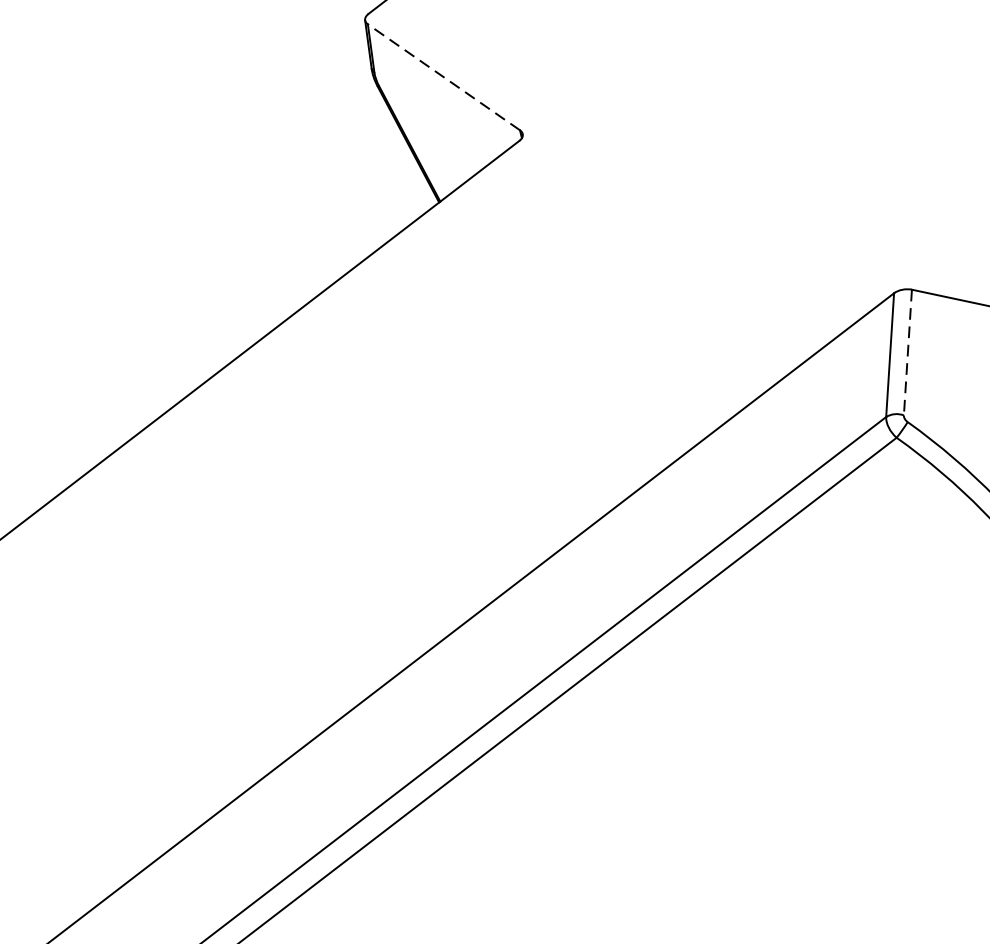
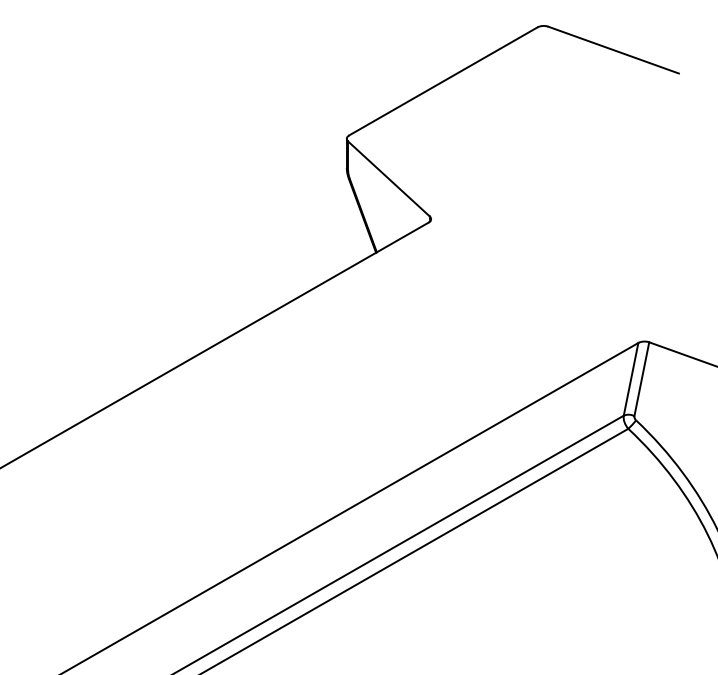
line: (443, 76) -> (388, 178), dashed -> solid
line: (907, 353) -> (641, 379), dashed -> solid

